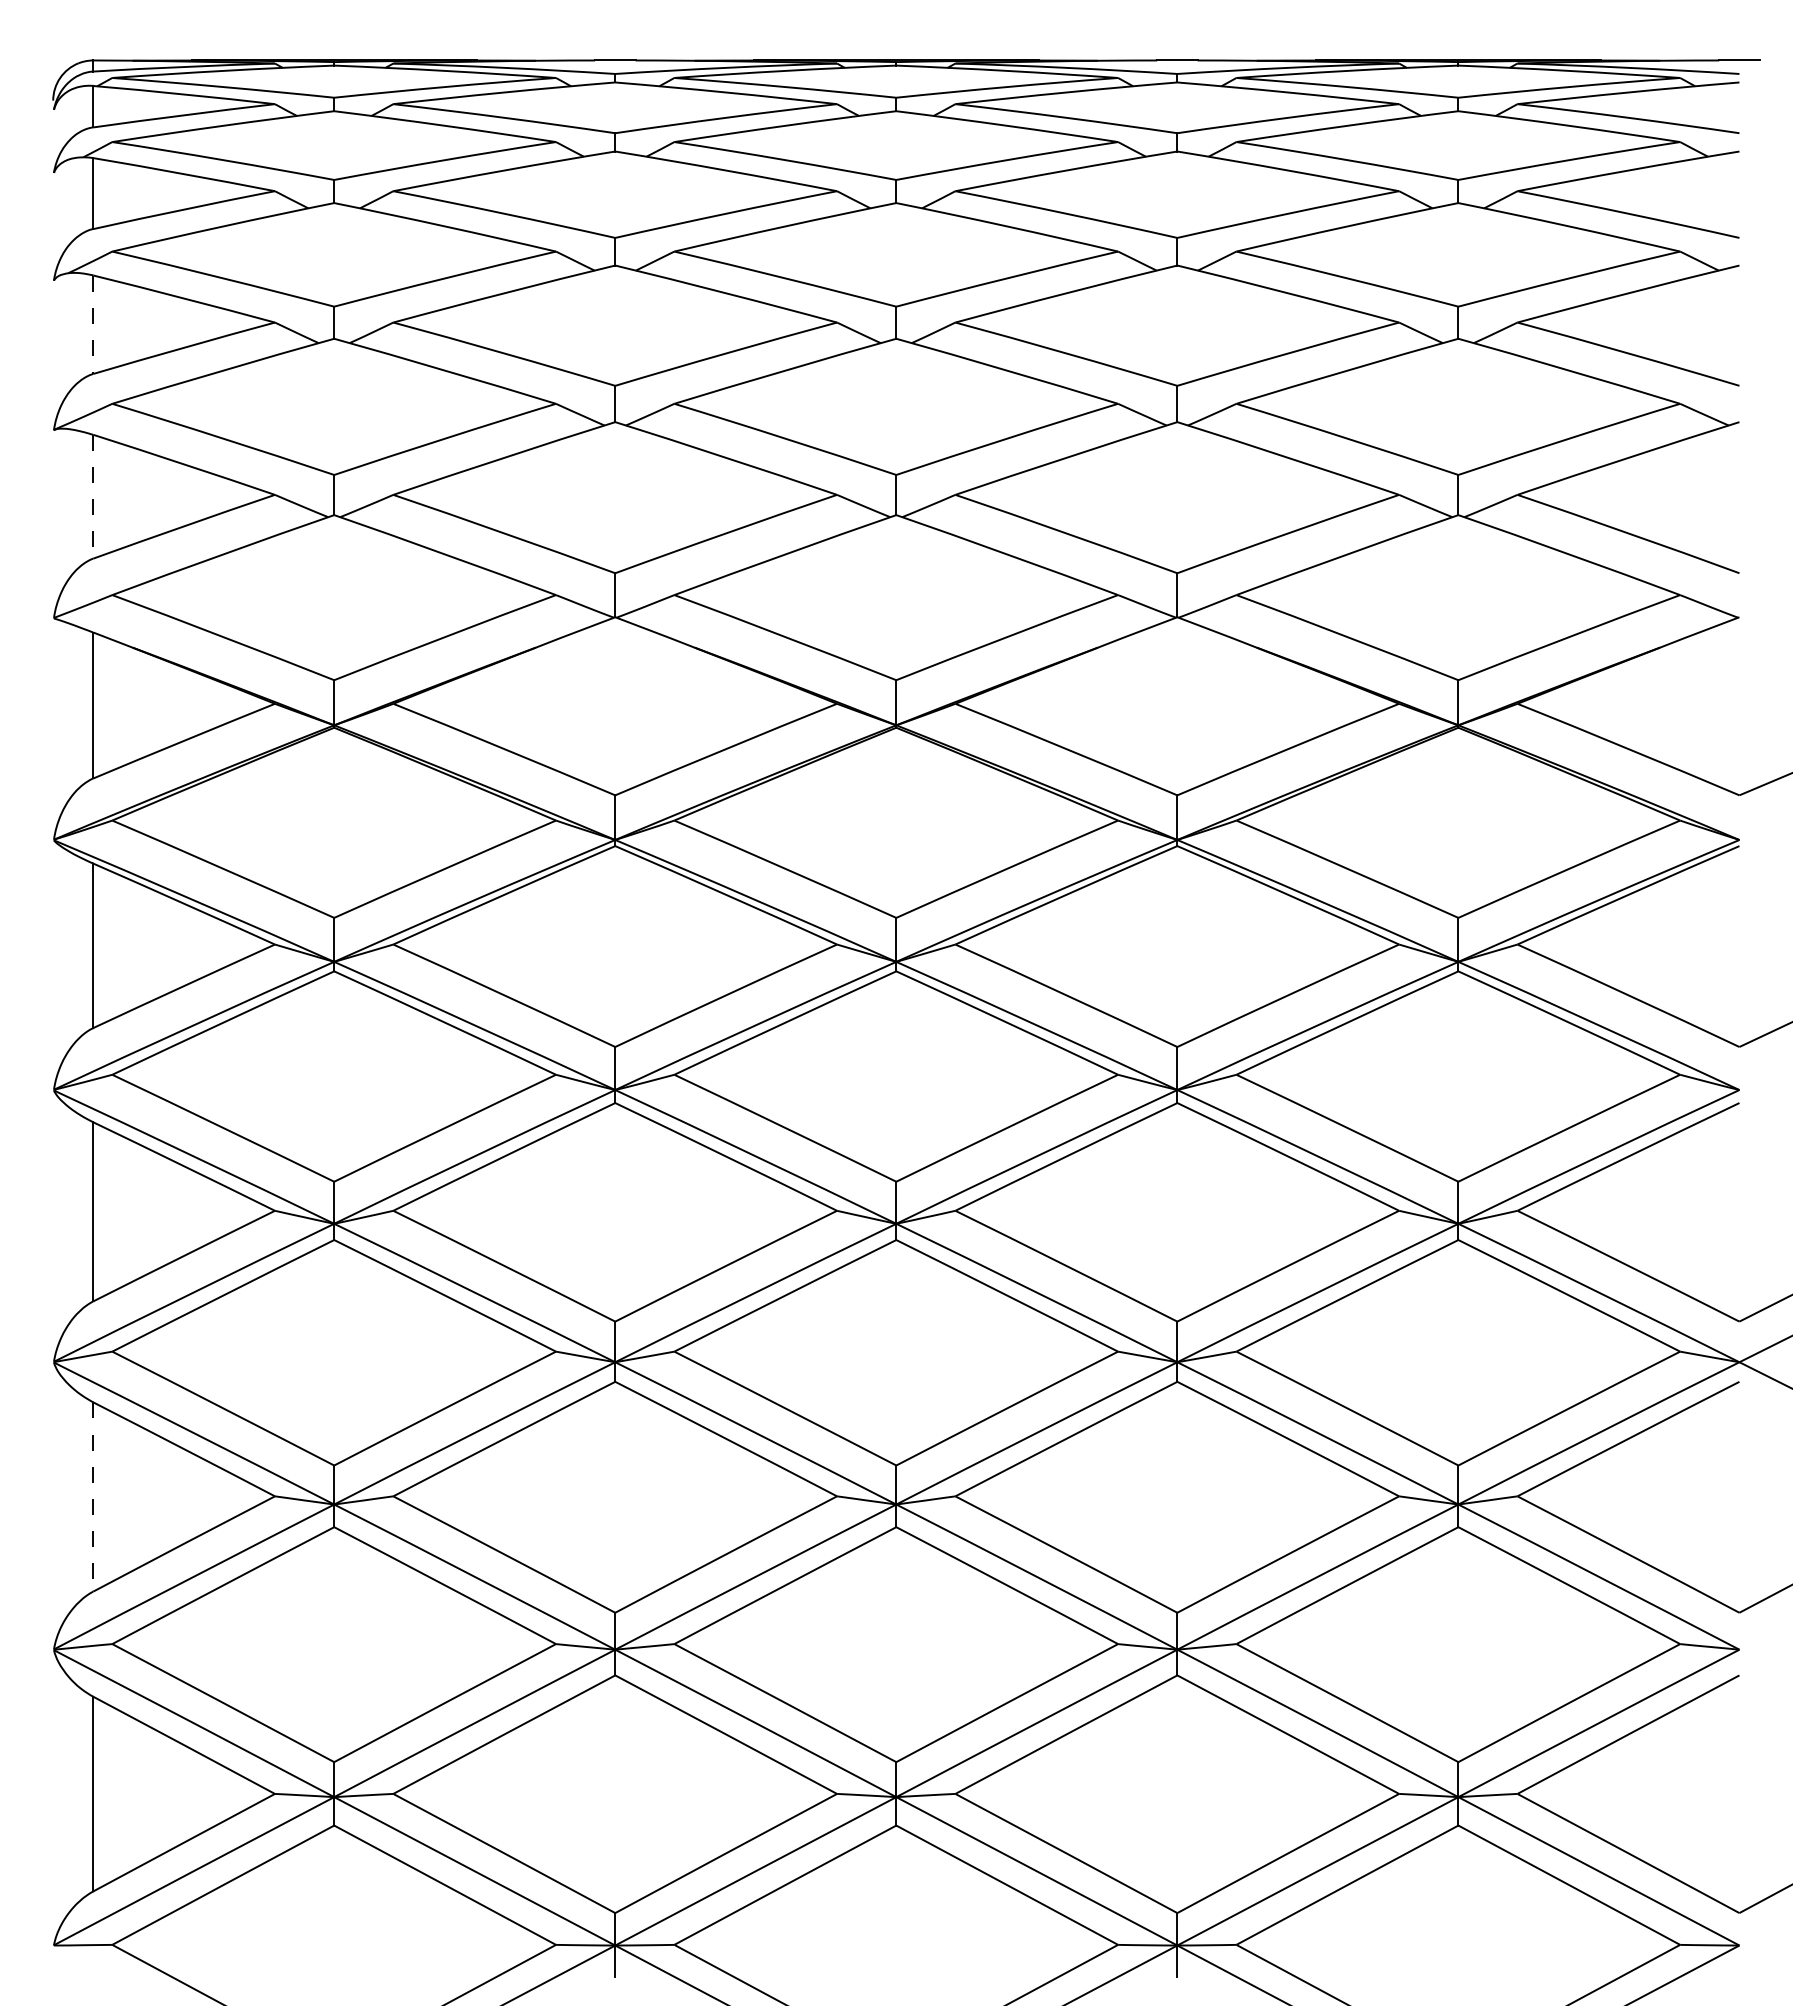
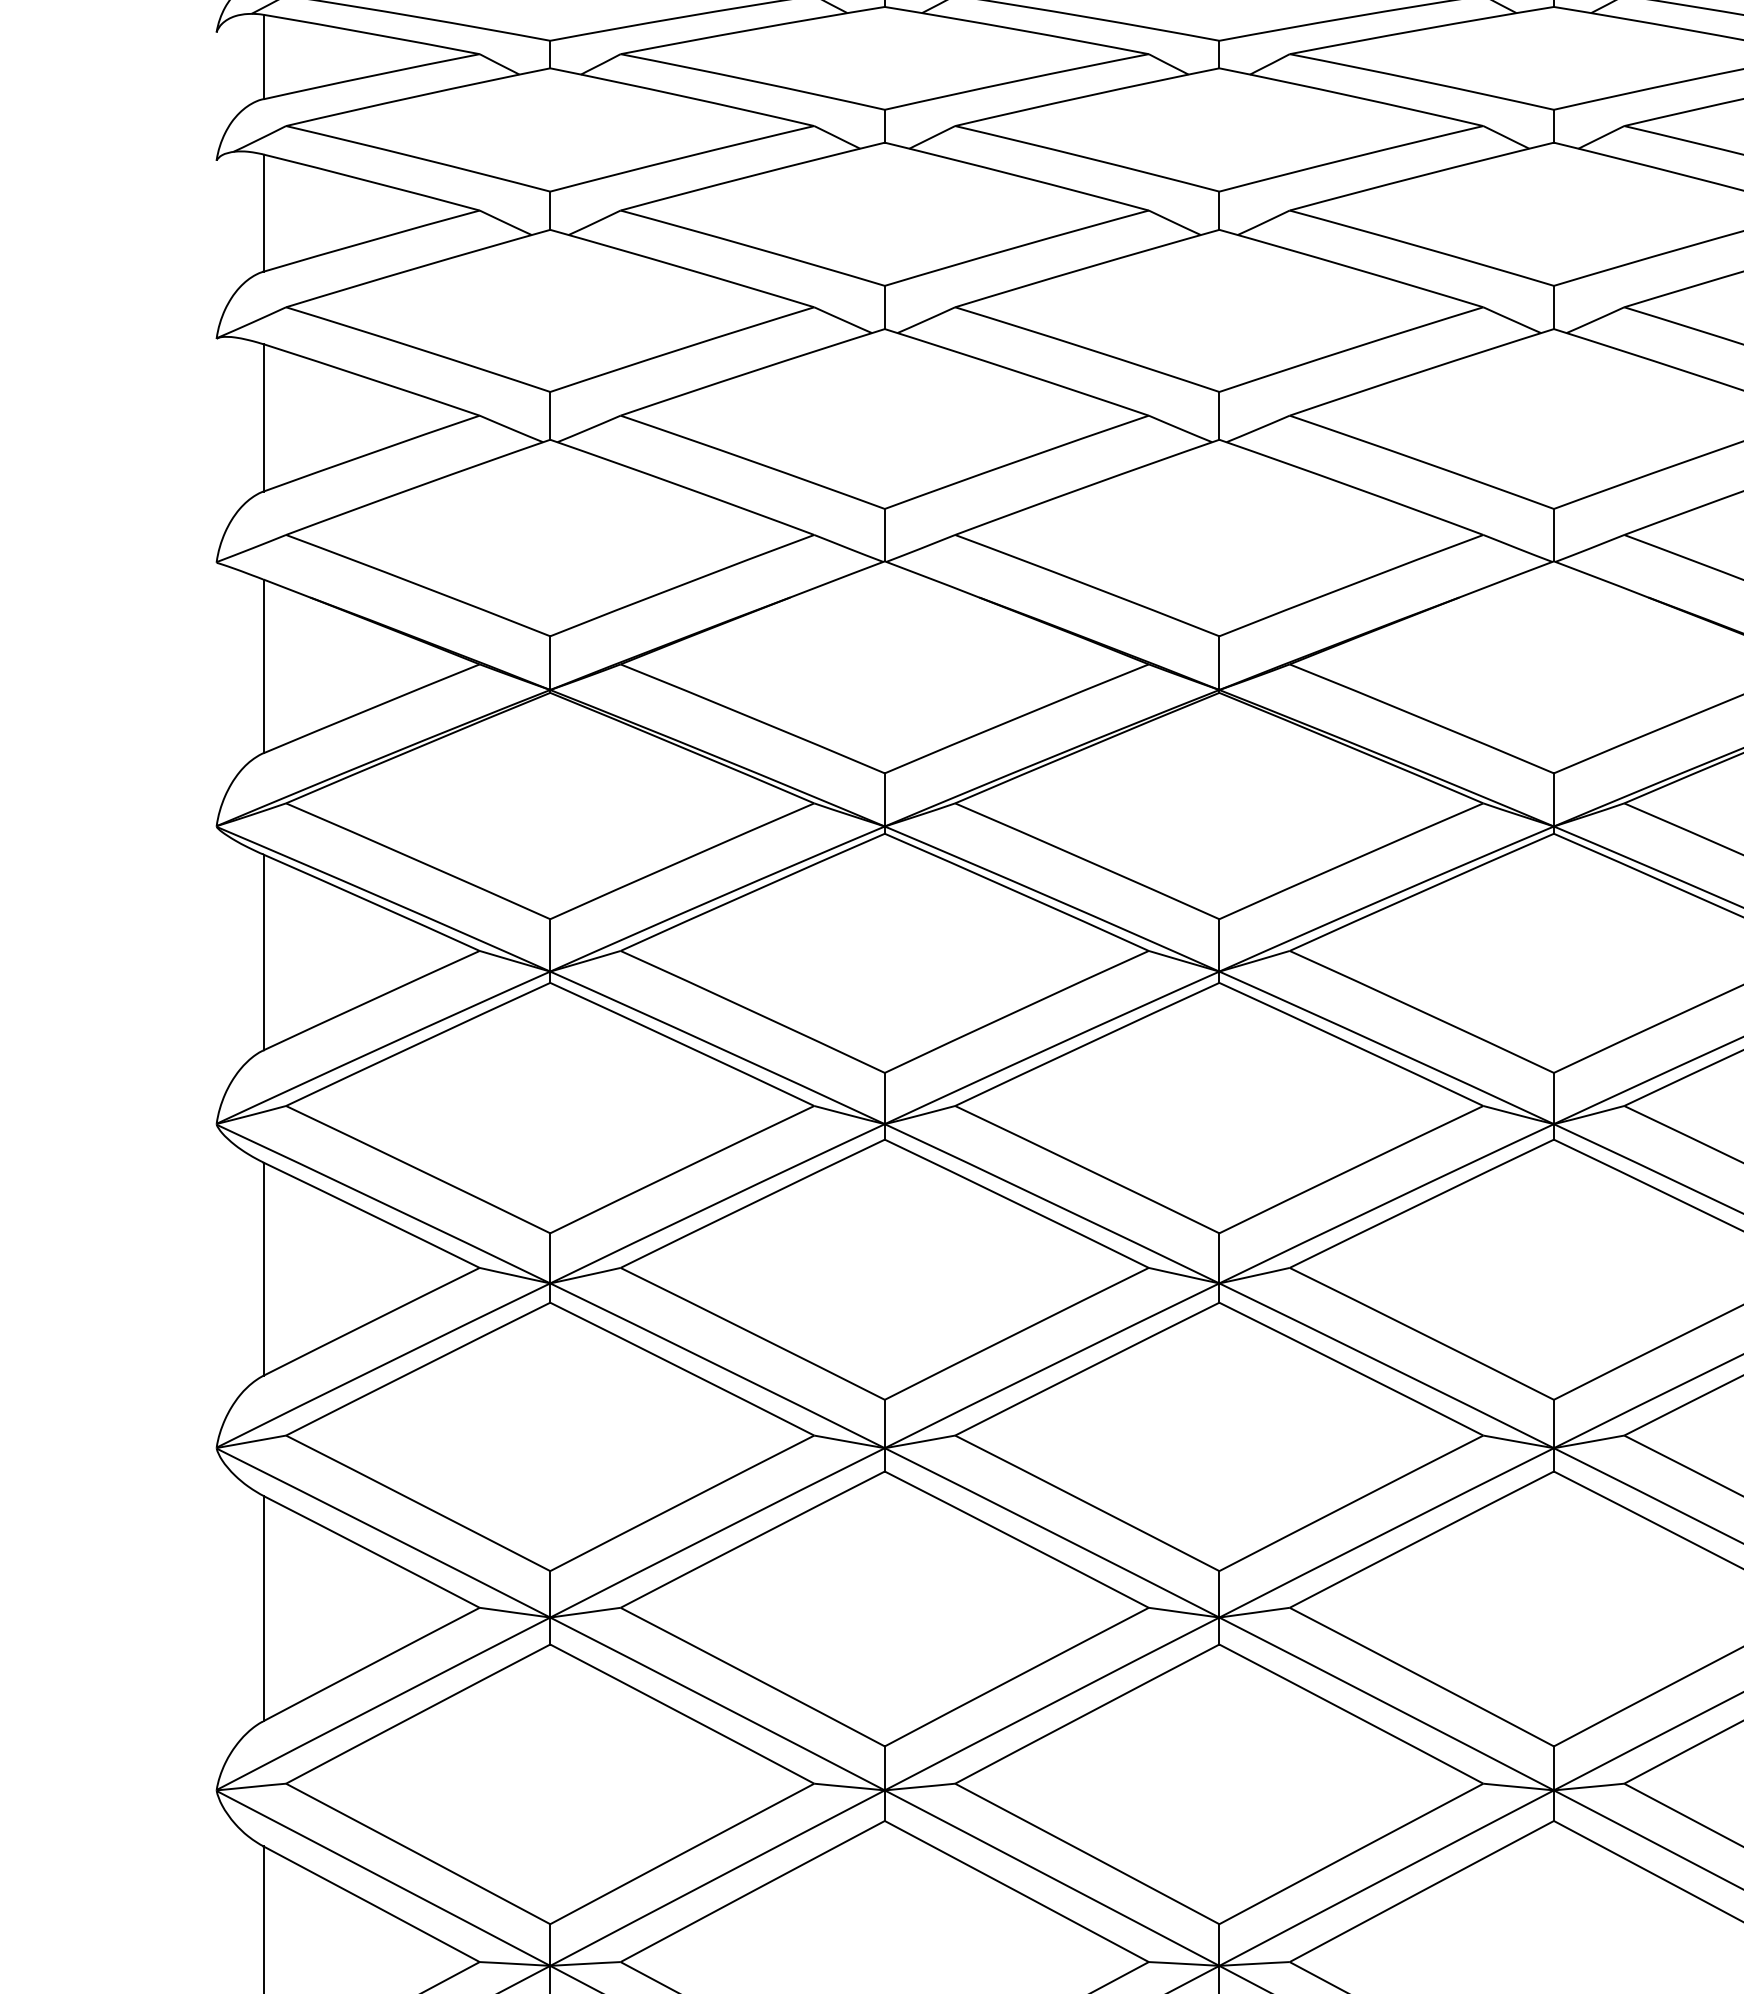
line: (93, 325) -> (263, 214), dashed -> solid
line: (93, 496) -> (263, 417), dashed -> solid
line: (93, 1496) -> (263, 1608), dashed -> solid

